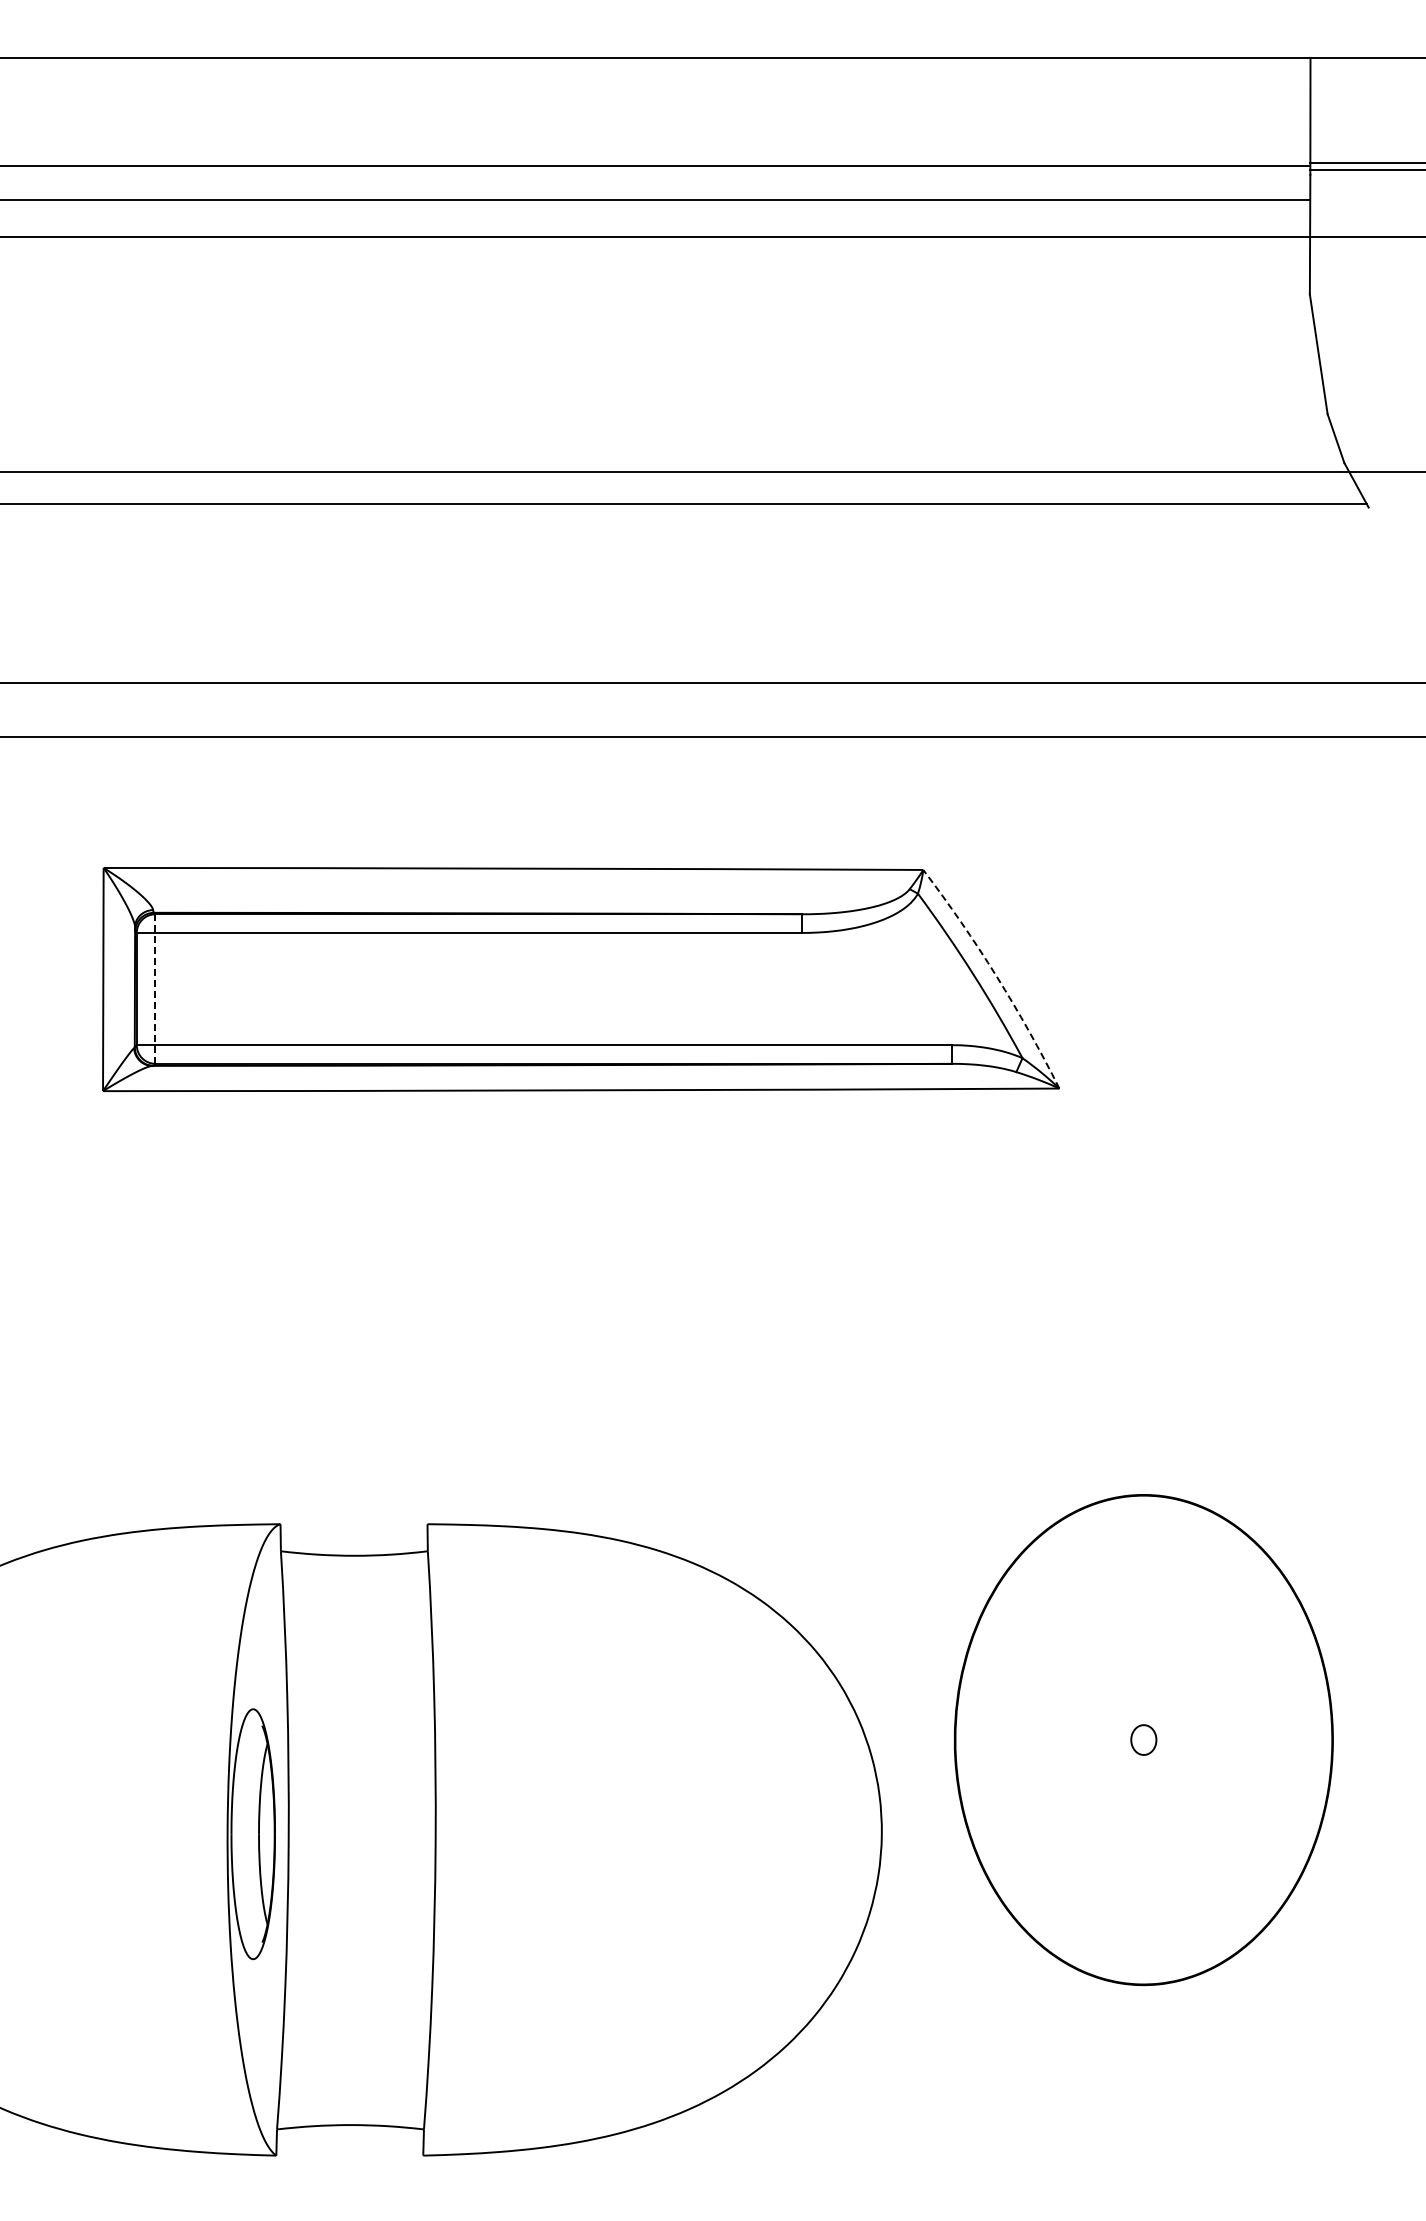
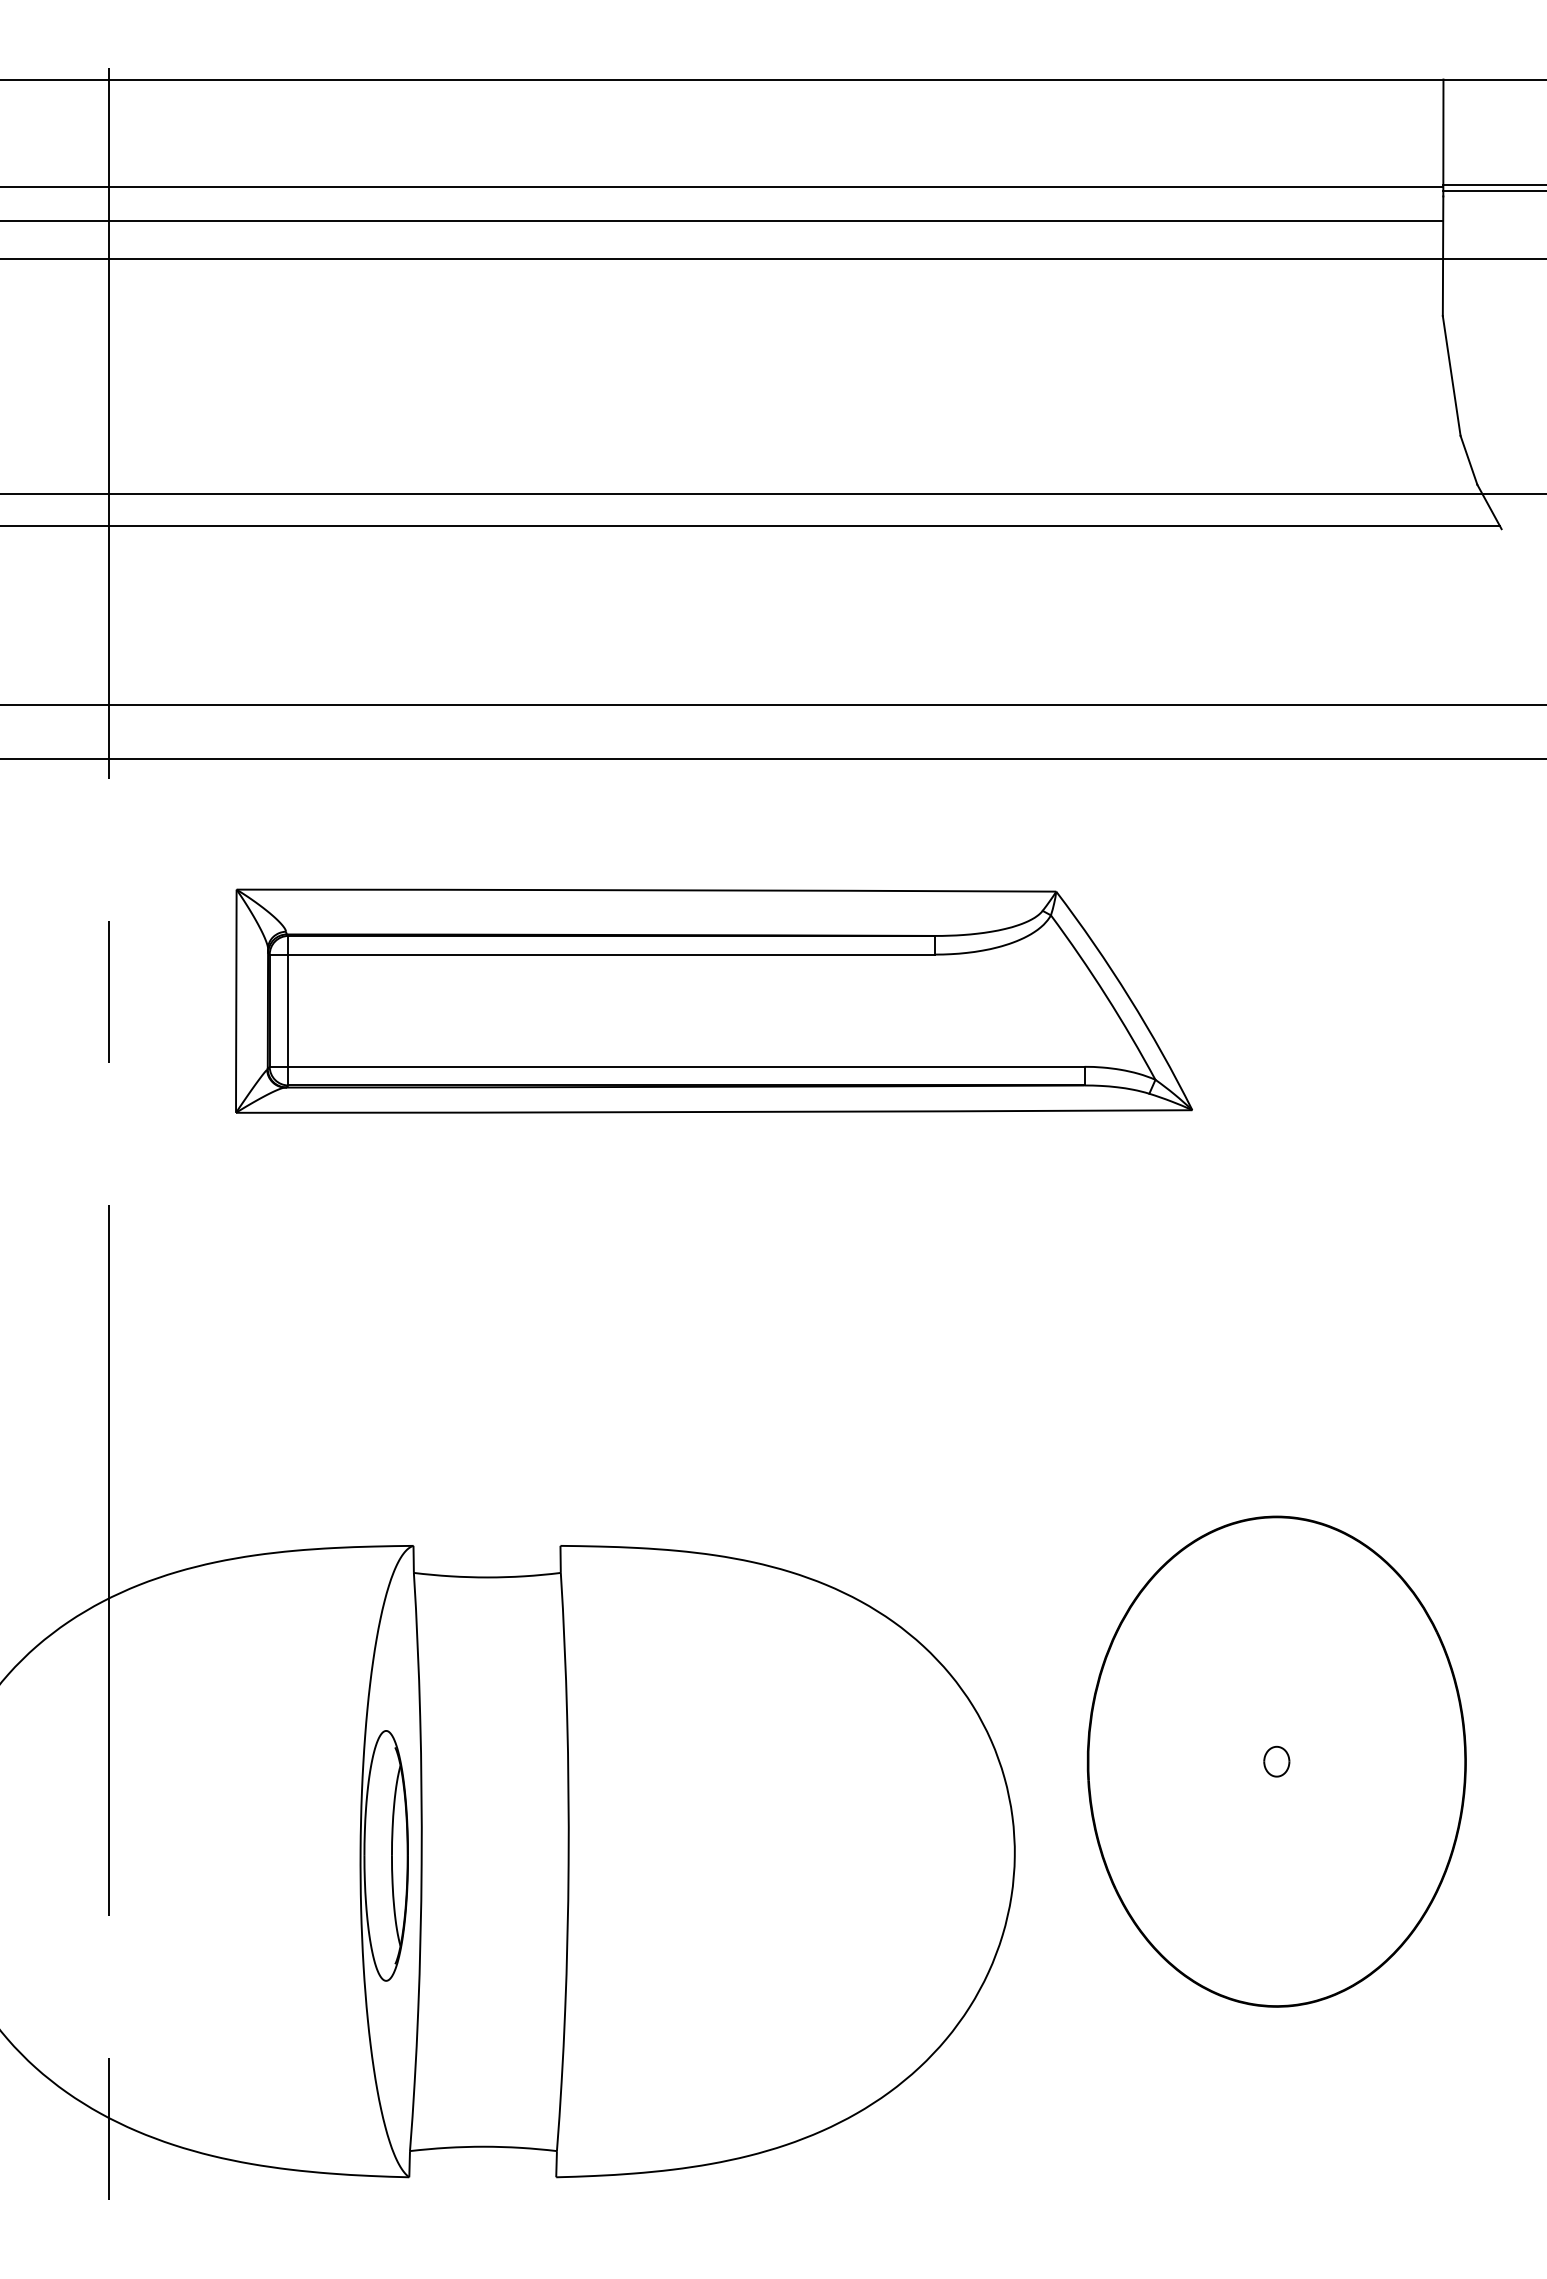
arc: (996, 975) -> (1129, 997), dashed -> solid
line: (155, 988) -> (288, 1010), dashed -> solid

